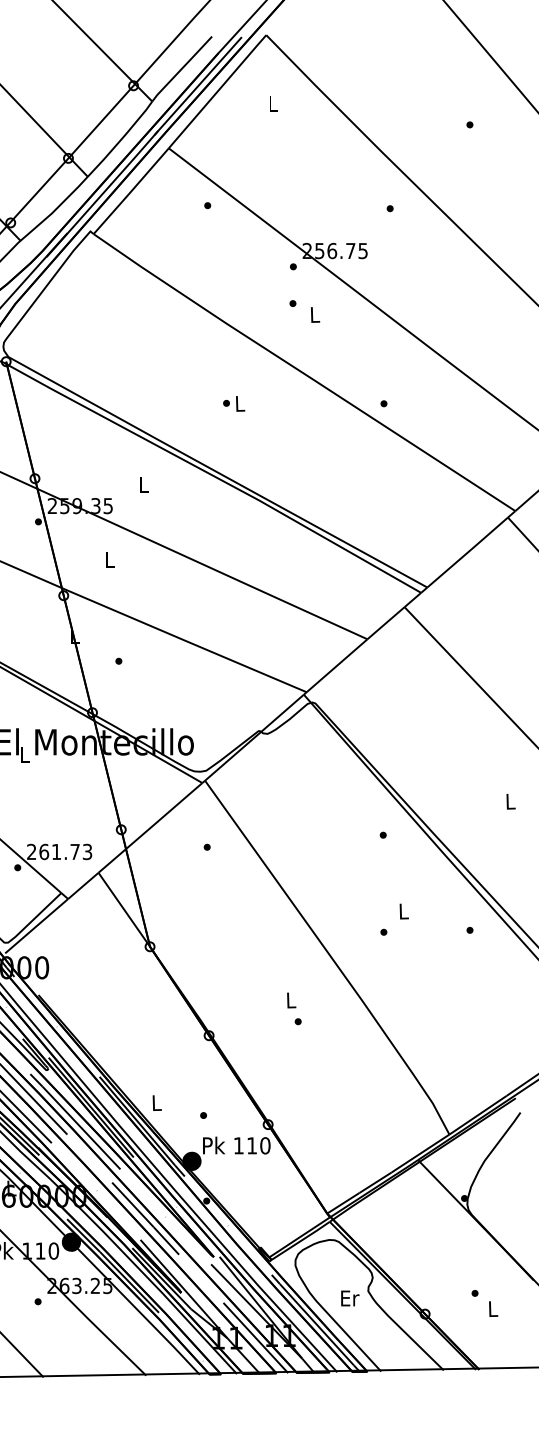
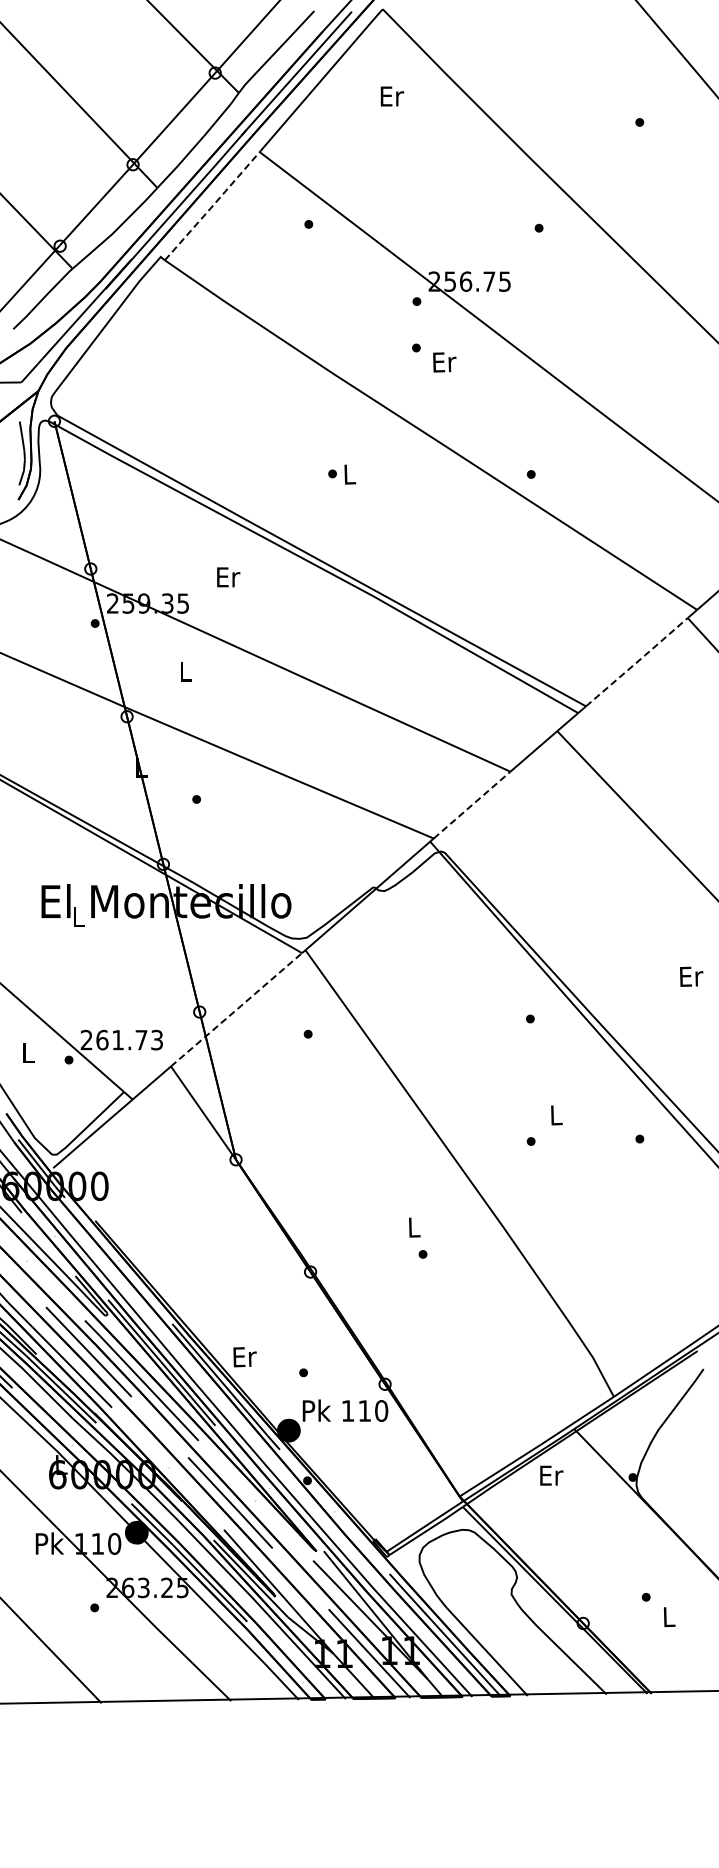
text: (273, 104) -> (391, 96), L -> Er
line: (131, 191) -> (212, 206), solid -> dashed
text: (315, 315) -> (444, 362), L -> Er
text: (144, 485) -> (228, 577), L -> Er
line: (468, 551) -> (637, 661), solid -> dashed
line: (337, 666) -> (472, 805), solid -> dashed
text: (510, 801) -> (691, 976), L -> Er
line: (151, 827) -> (237, 1009), solid -> dashed
text: (156, 1103) -> (244, 1357), L -> Er
text: (350, 1298) -> (551, 1475), moved

